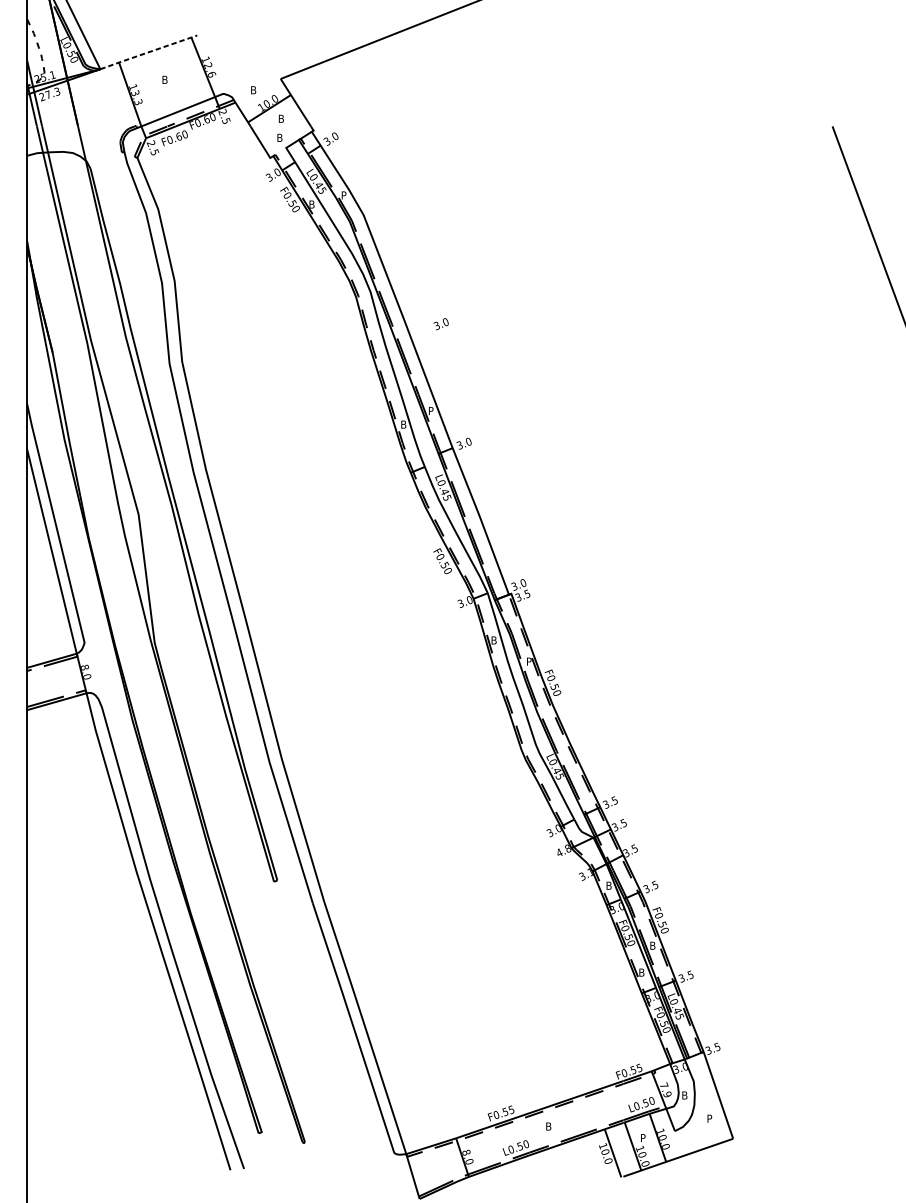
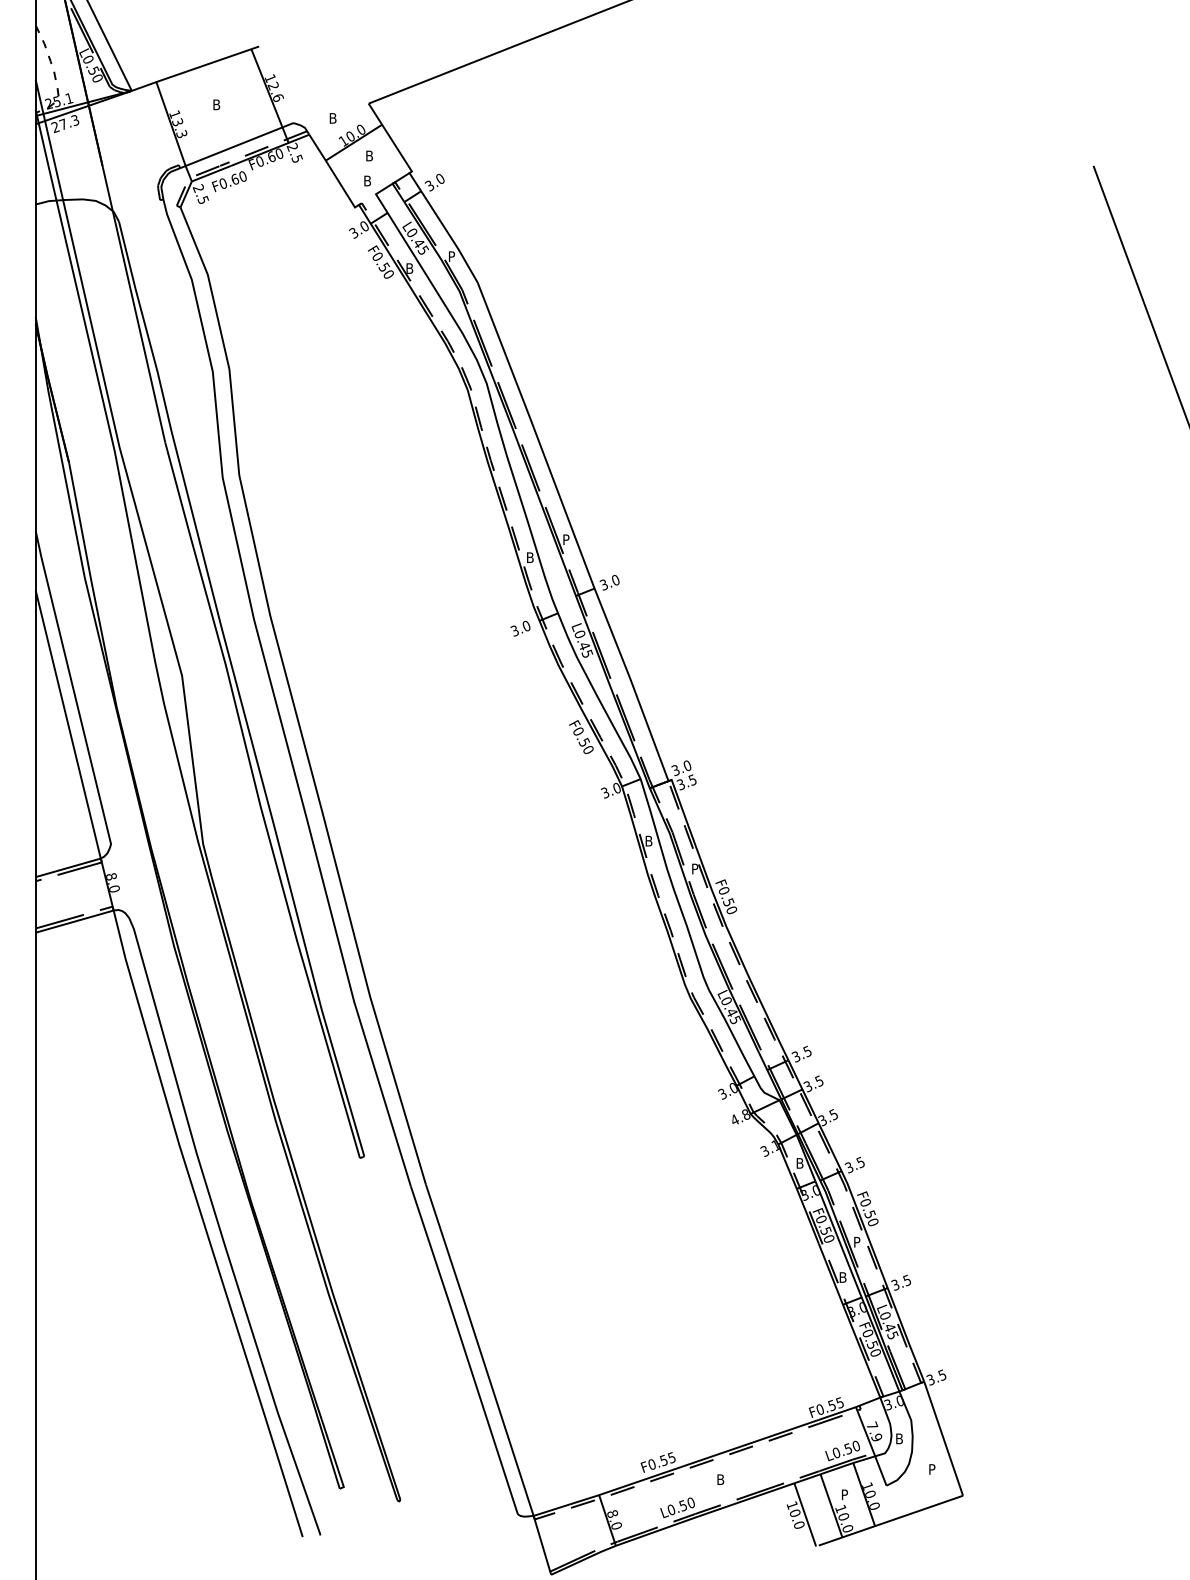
line: (148, 52) -> (195, 68), dashed -> solid
text: (441, 324) -> (520, 628), moved
text: (652, 945) -> (857, 1242), B -> P

